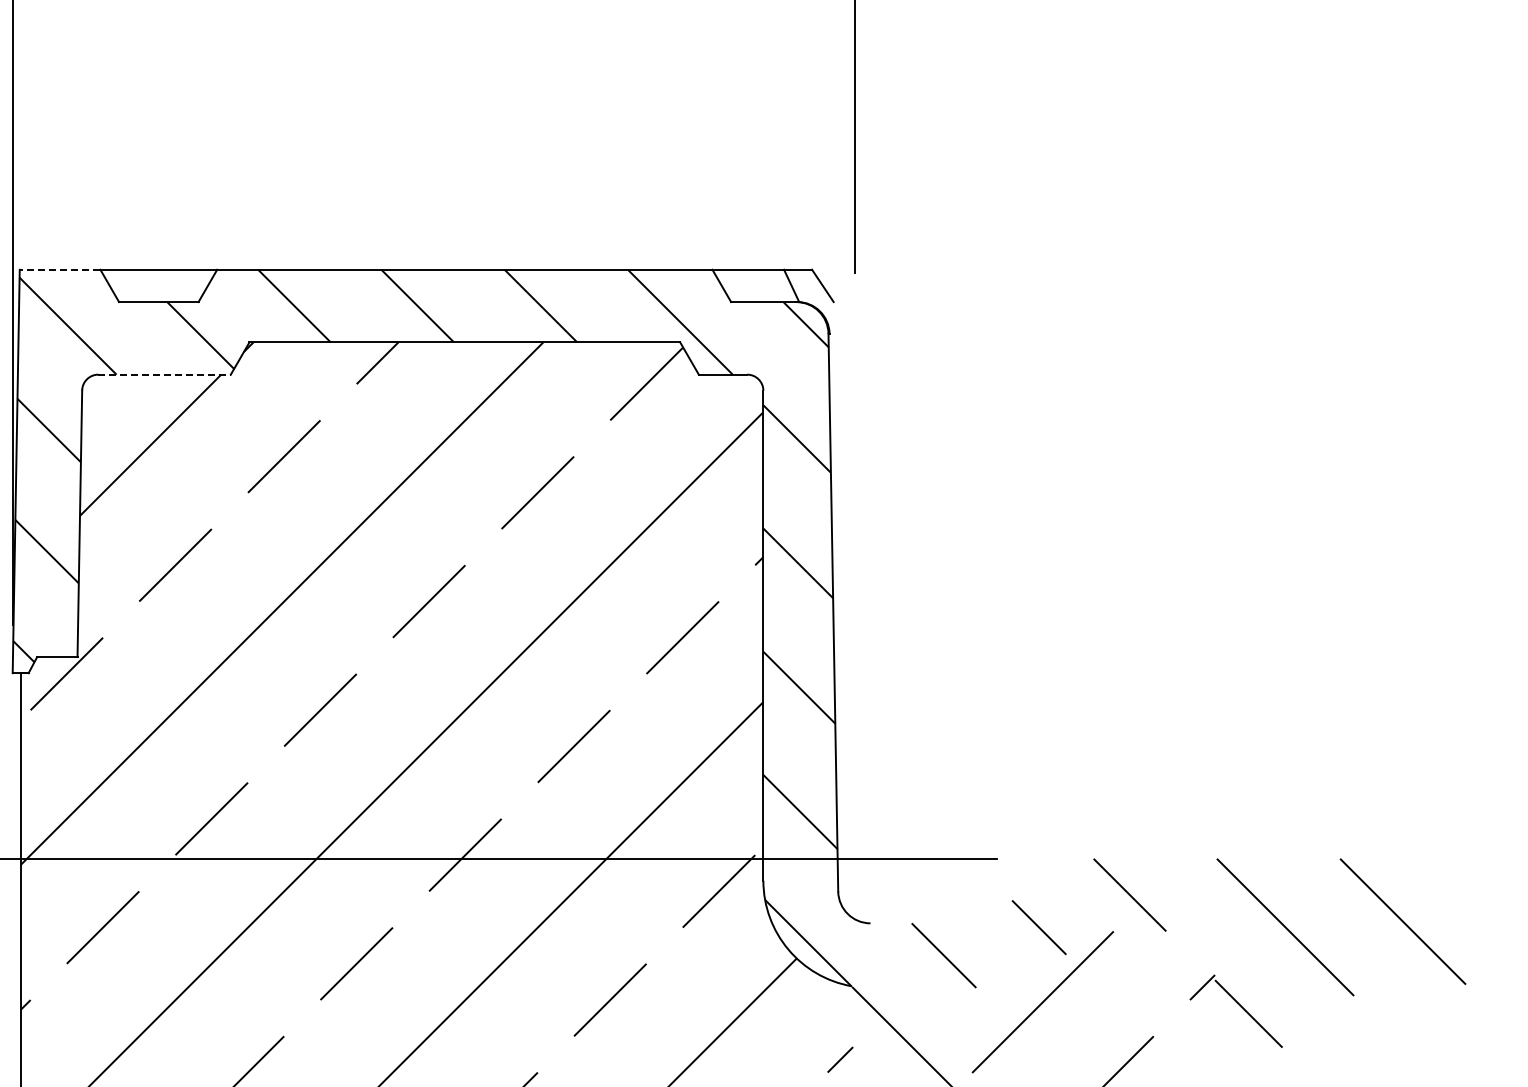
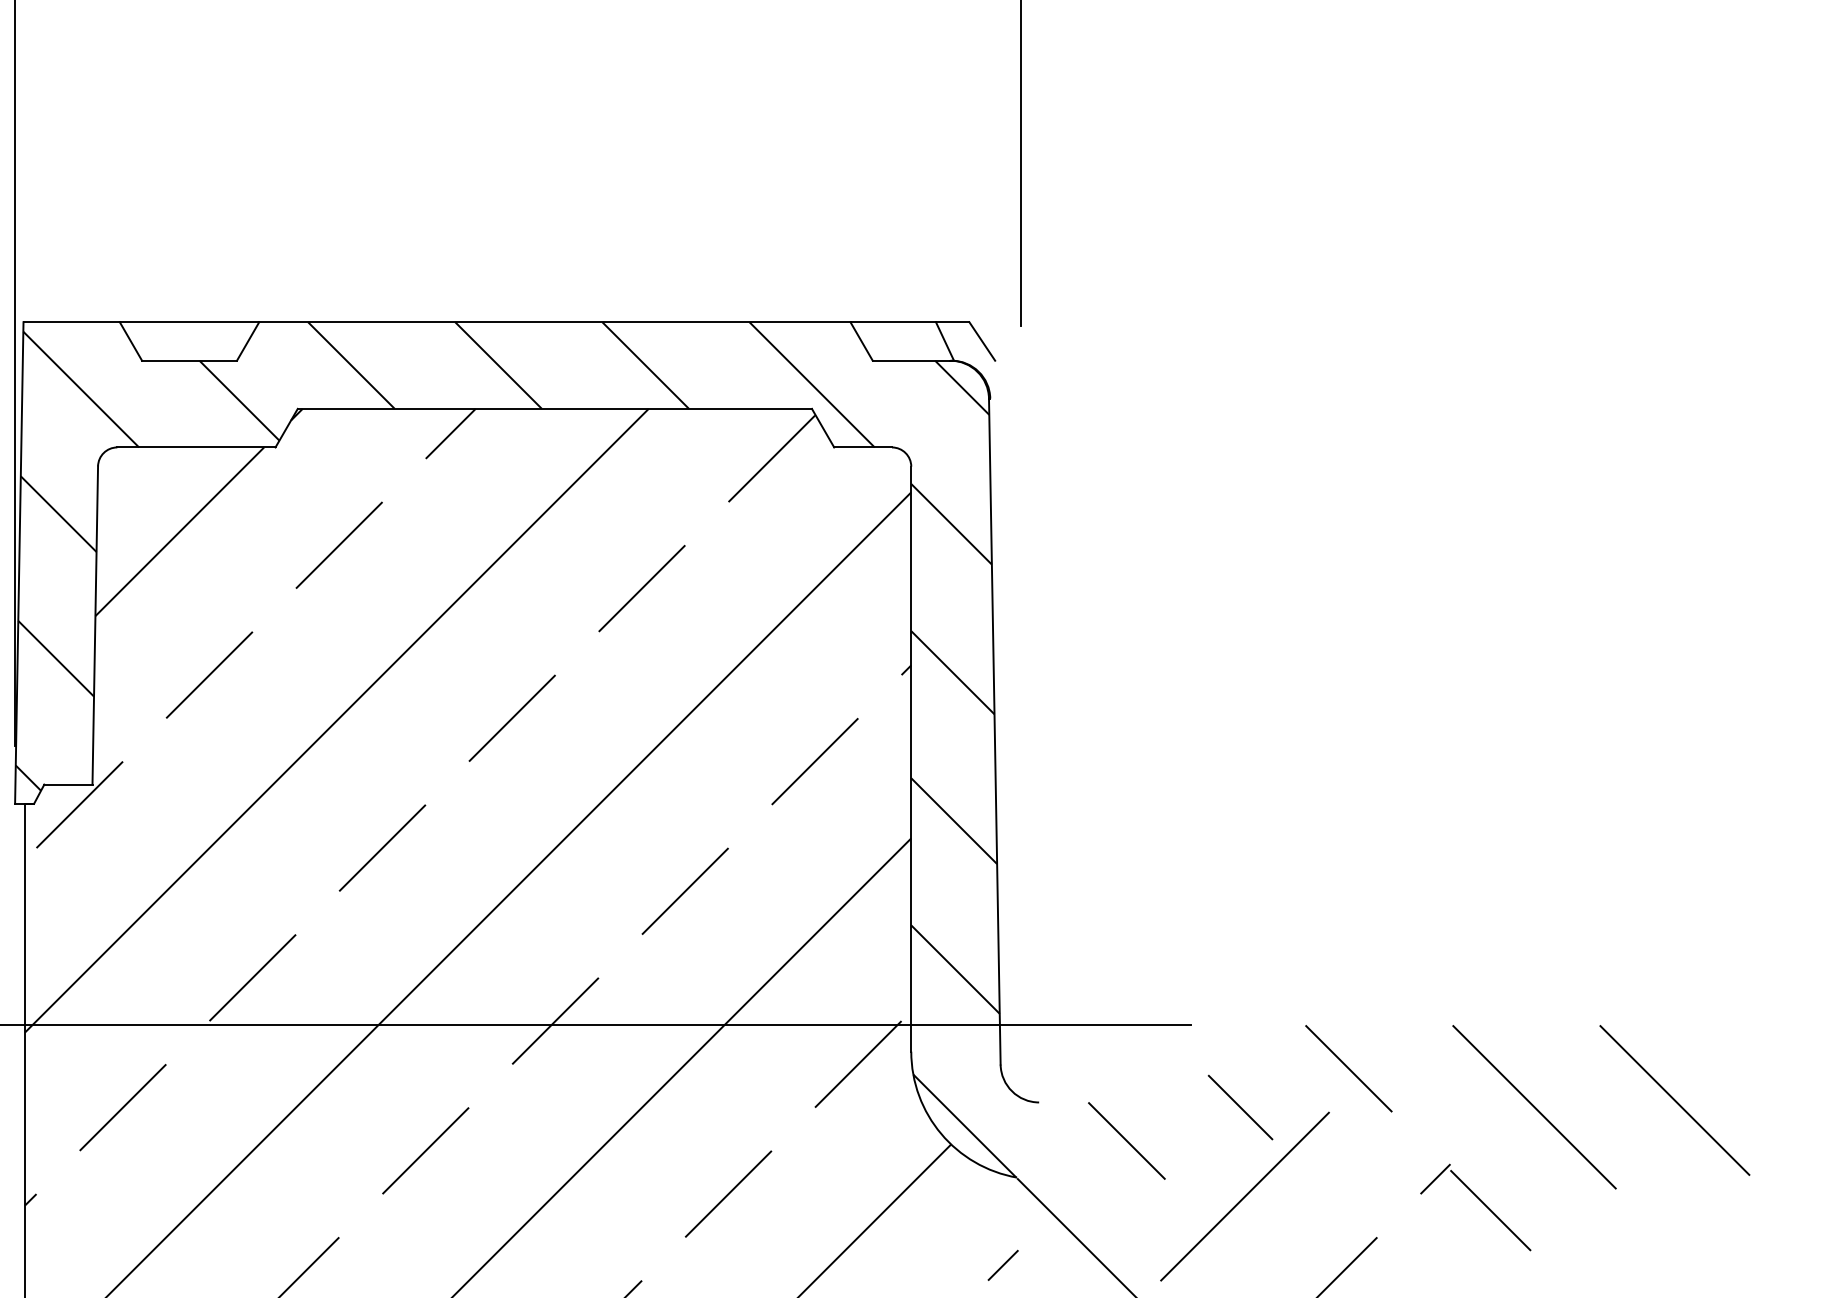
line: (59, 269) -> (70, 321), dashed -> solid
line: (165, 374) -> (197, 447), dashed -> solid

